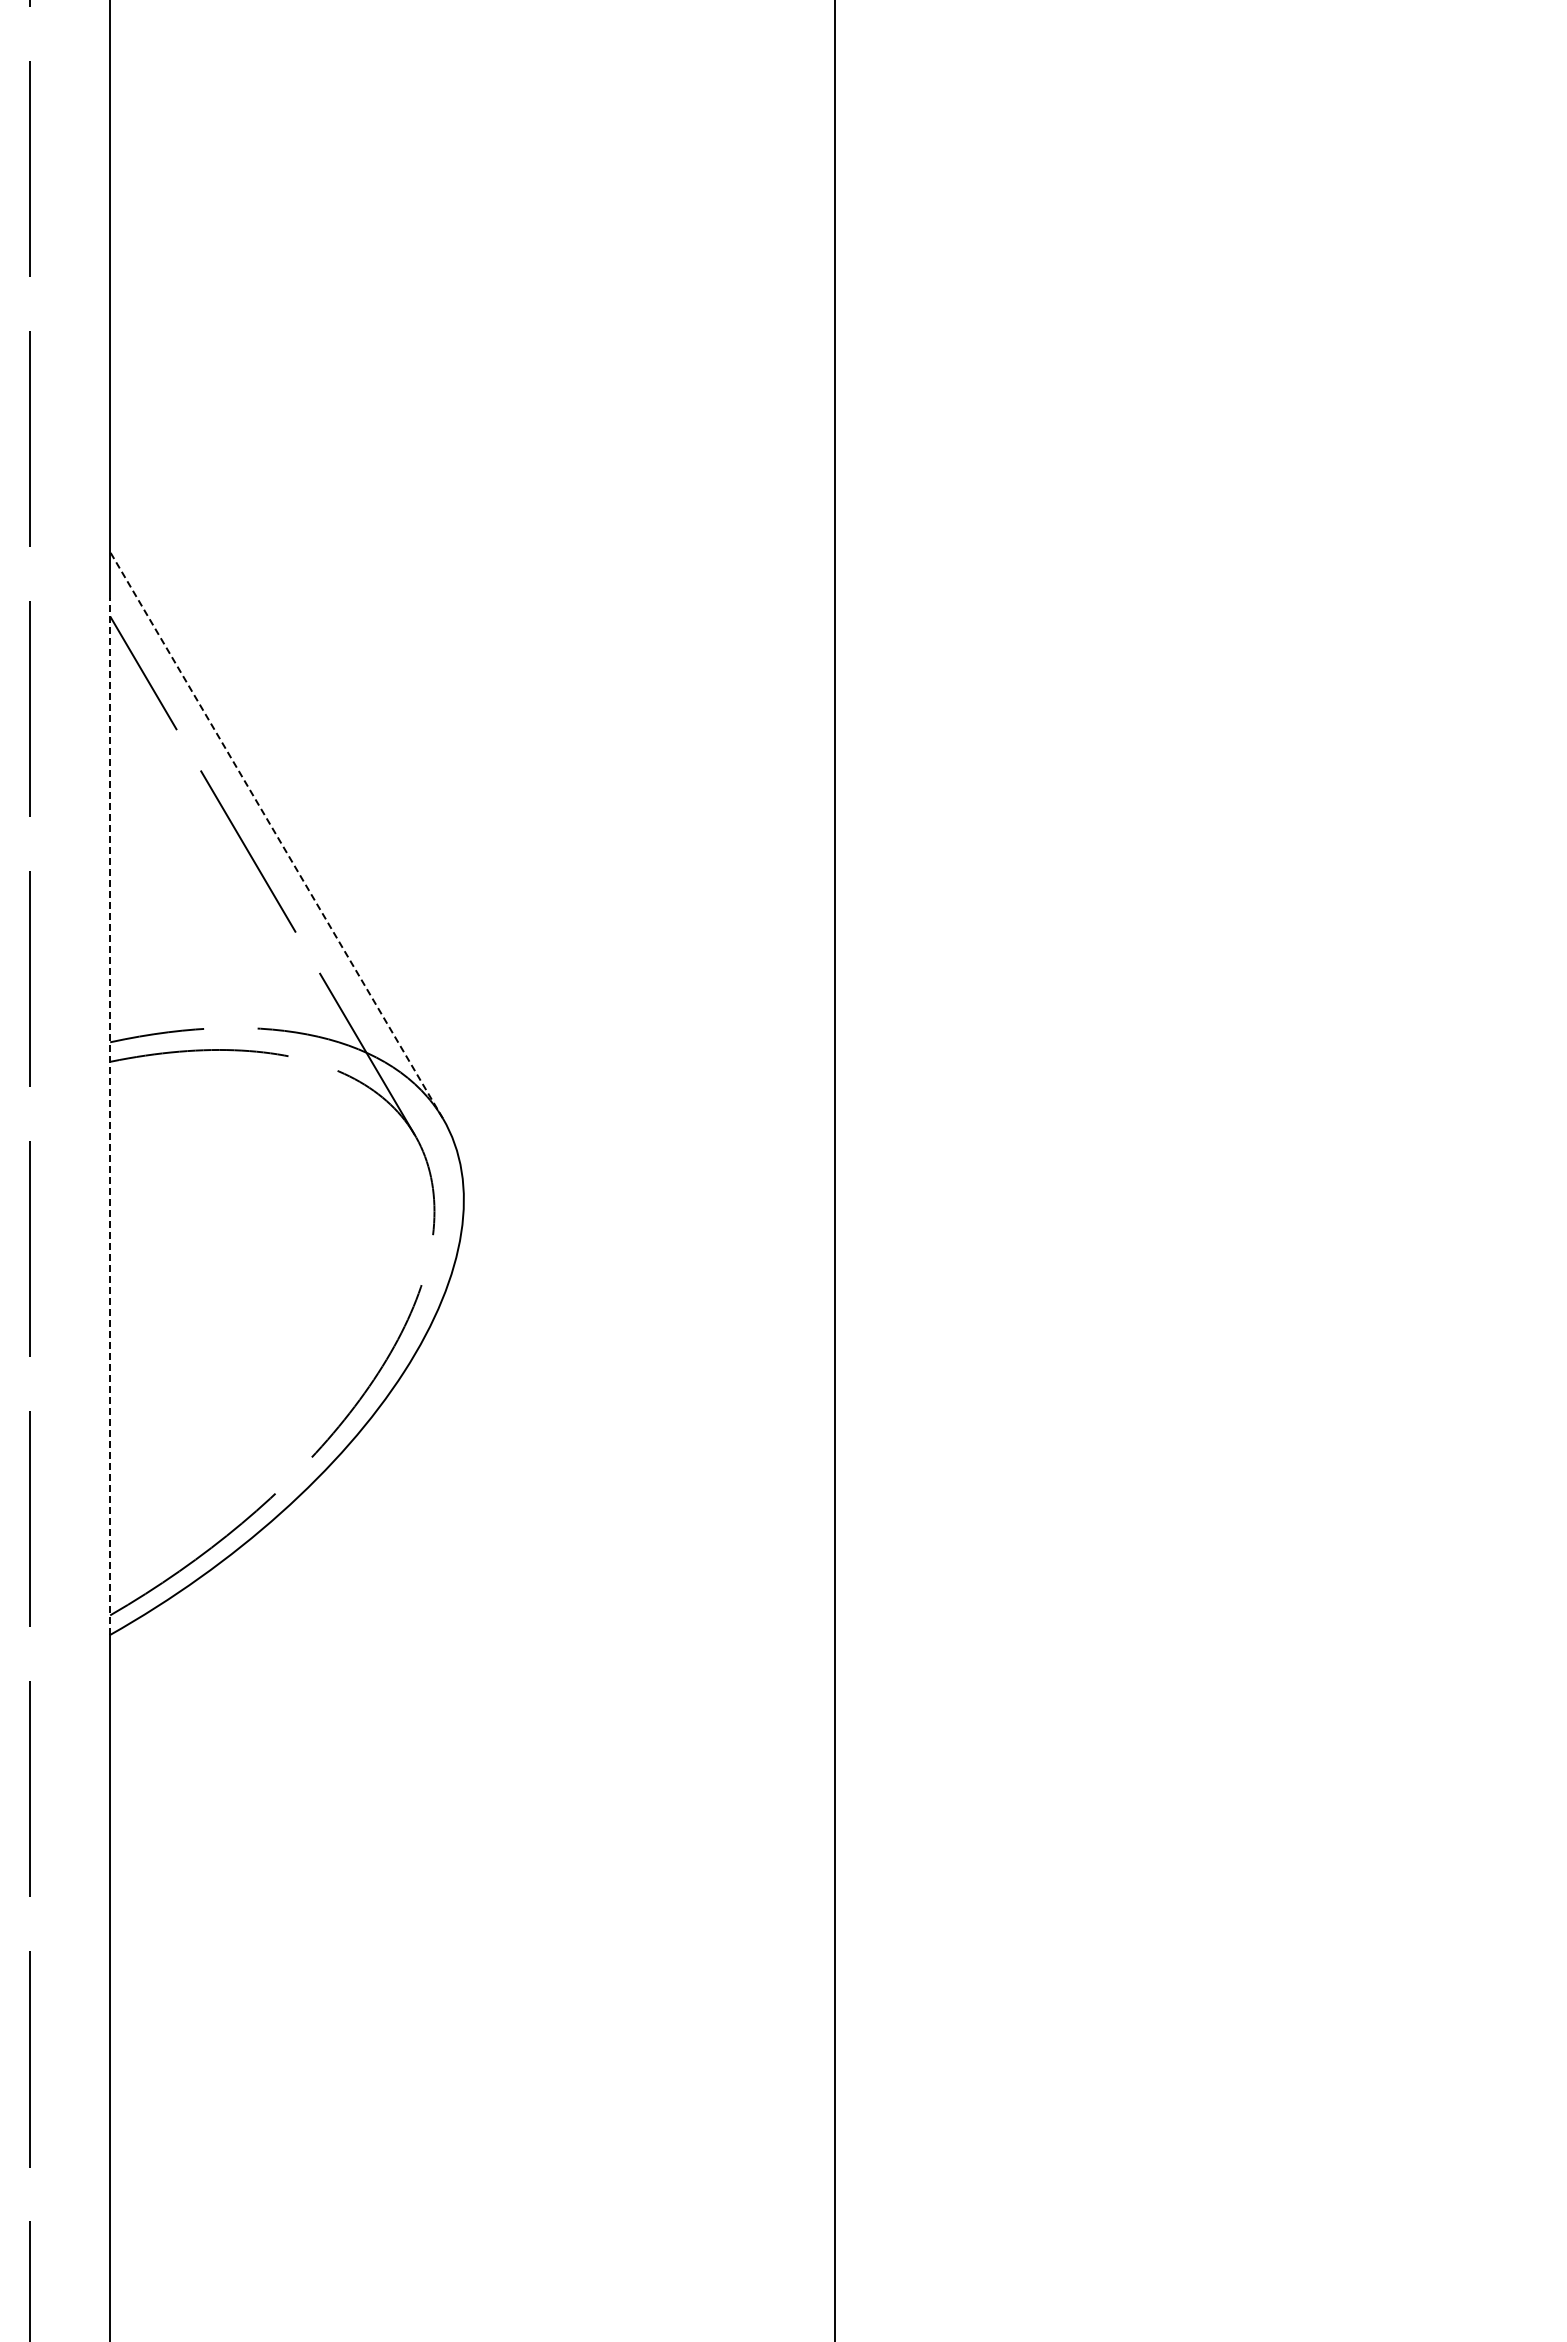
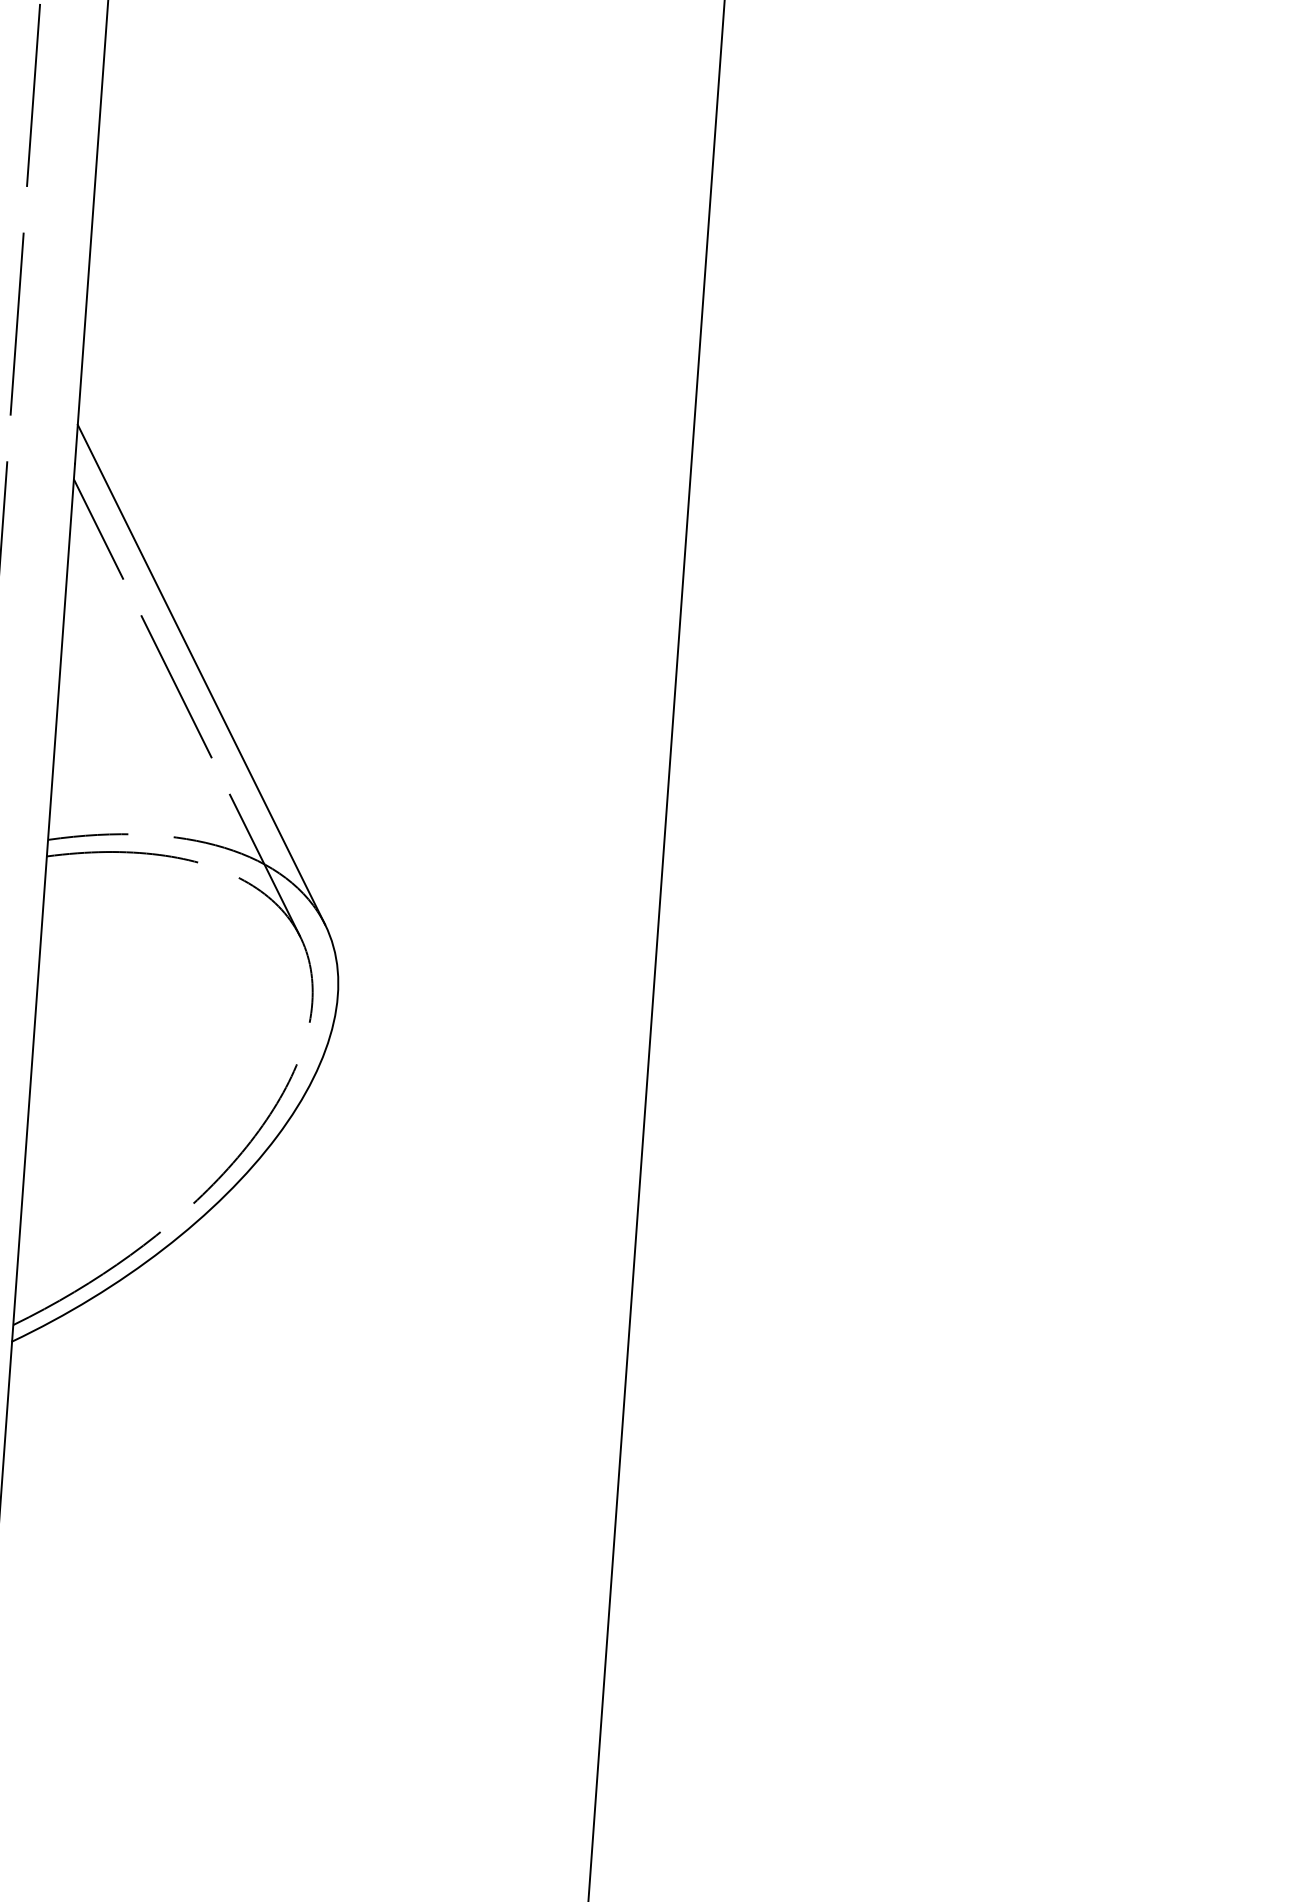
line: (276, 834) -> (201, 674), dashed -> solid
line: (110, 1116) -> (43, 902), dashed -> solid

